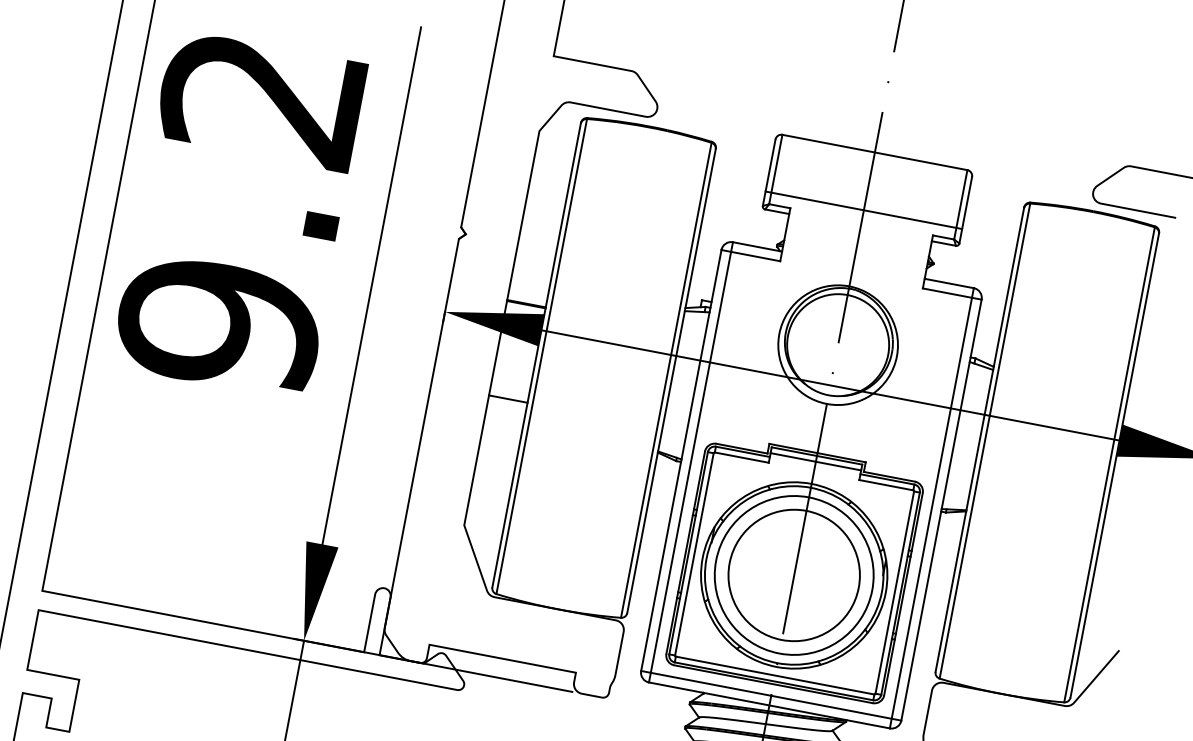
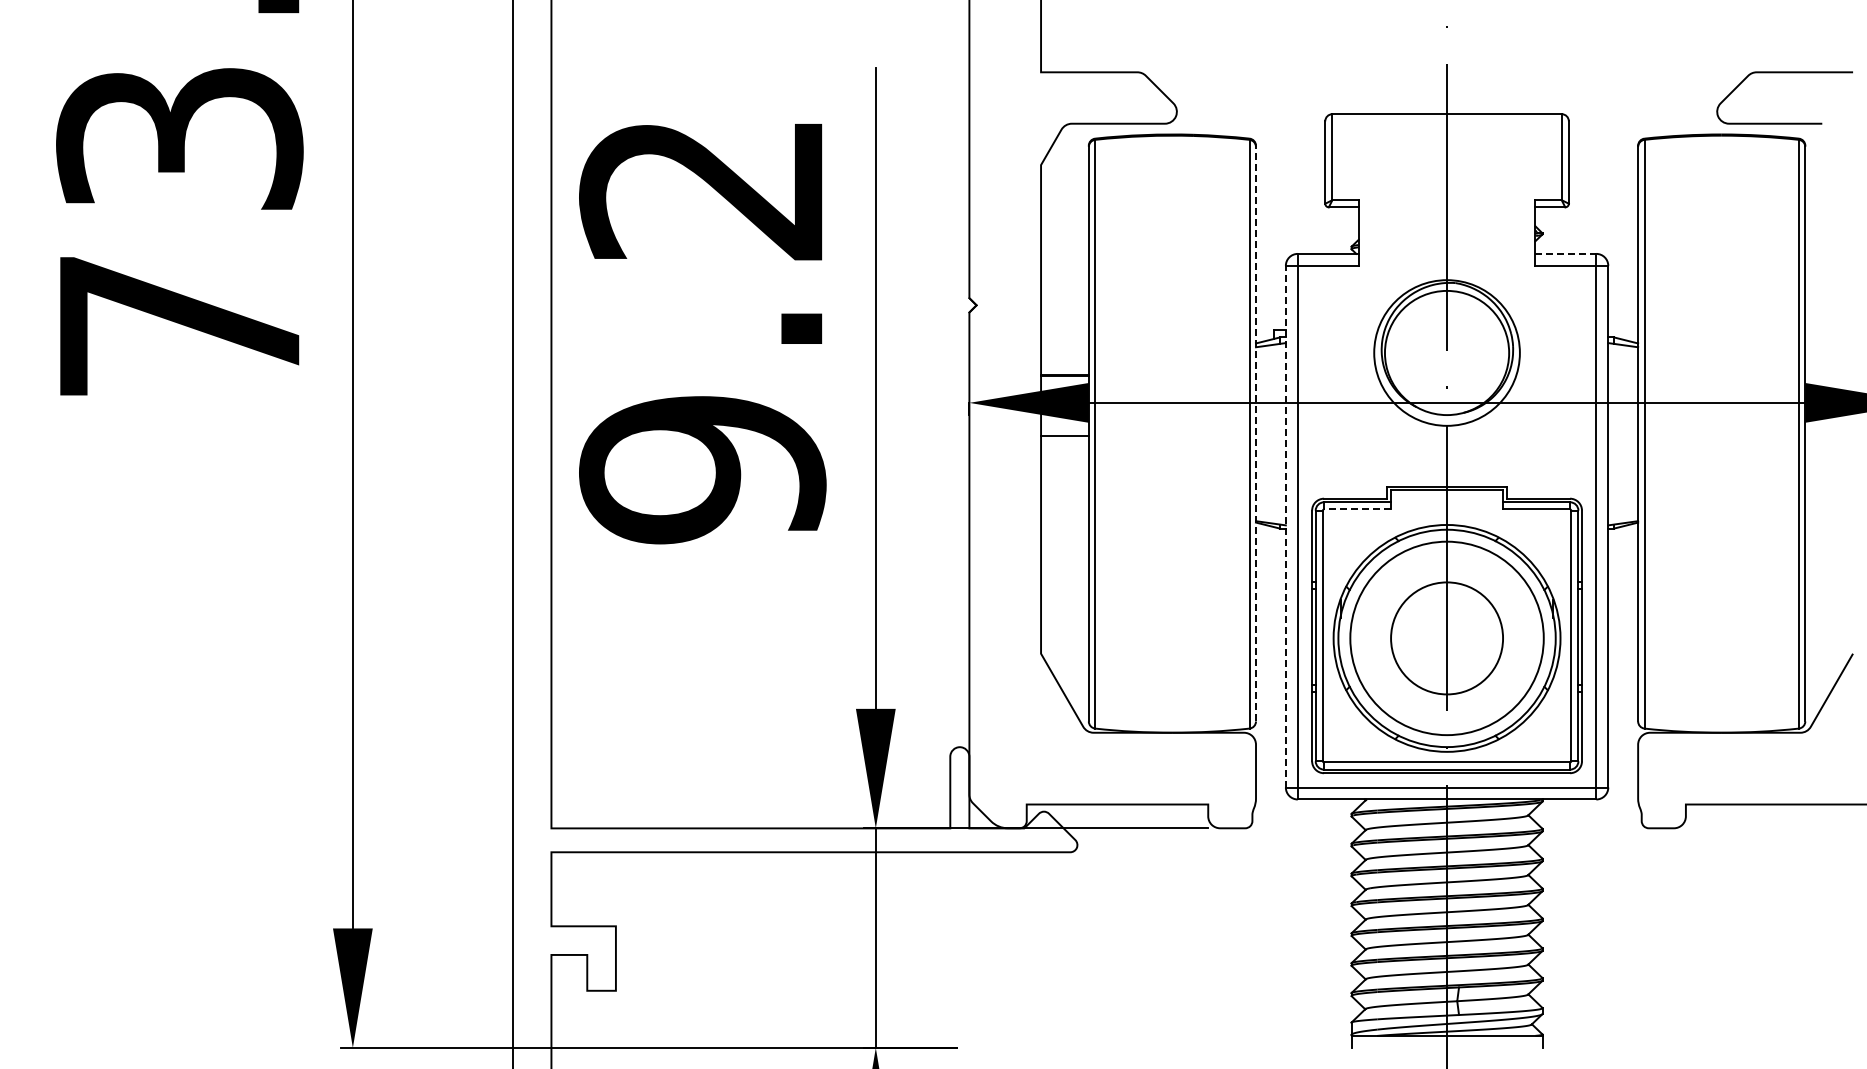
line: (863, 209) -> (1446, 185), removed
line: (949, 283) -> (1566, 253), solid -> dashed
line: (672, 380) -> (1256, 433), solid -> dashed
line: (508, 398) -> (1064, 435), moved
line: (741, 457) -> (1357, 509), solid -> dashed
line: (681, 460) -> (1285, 526), solid -> dashed
line: (815, 461) -> (1446, 497), removed
circle: (794, 575) -> (1447, 638), size x0.7

